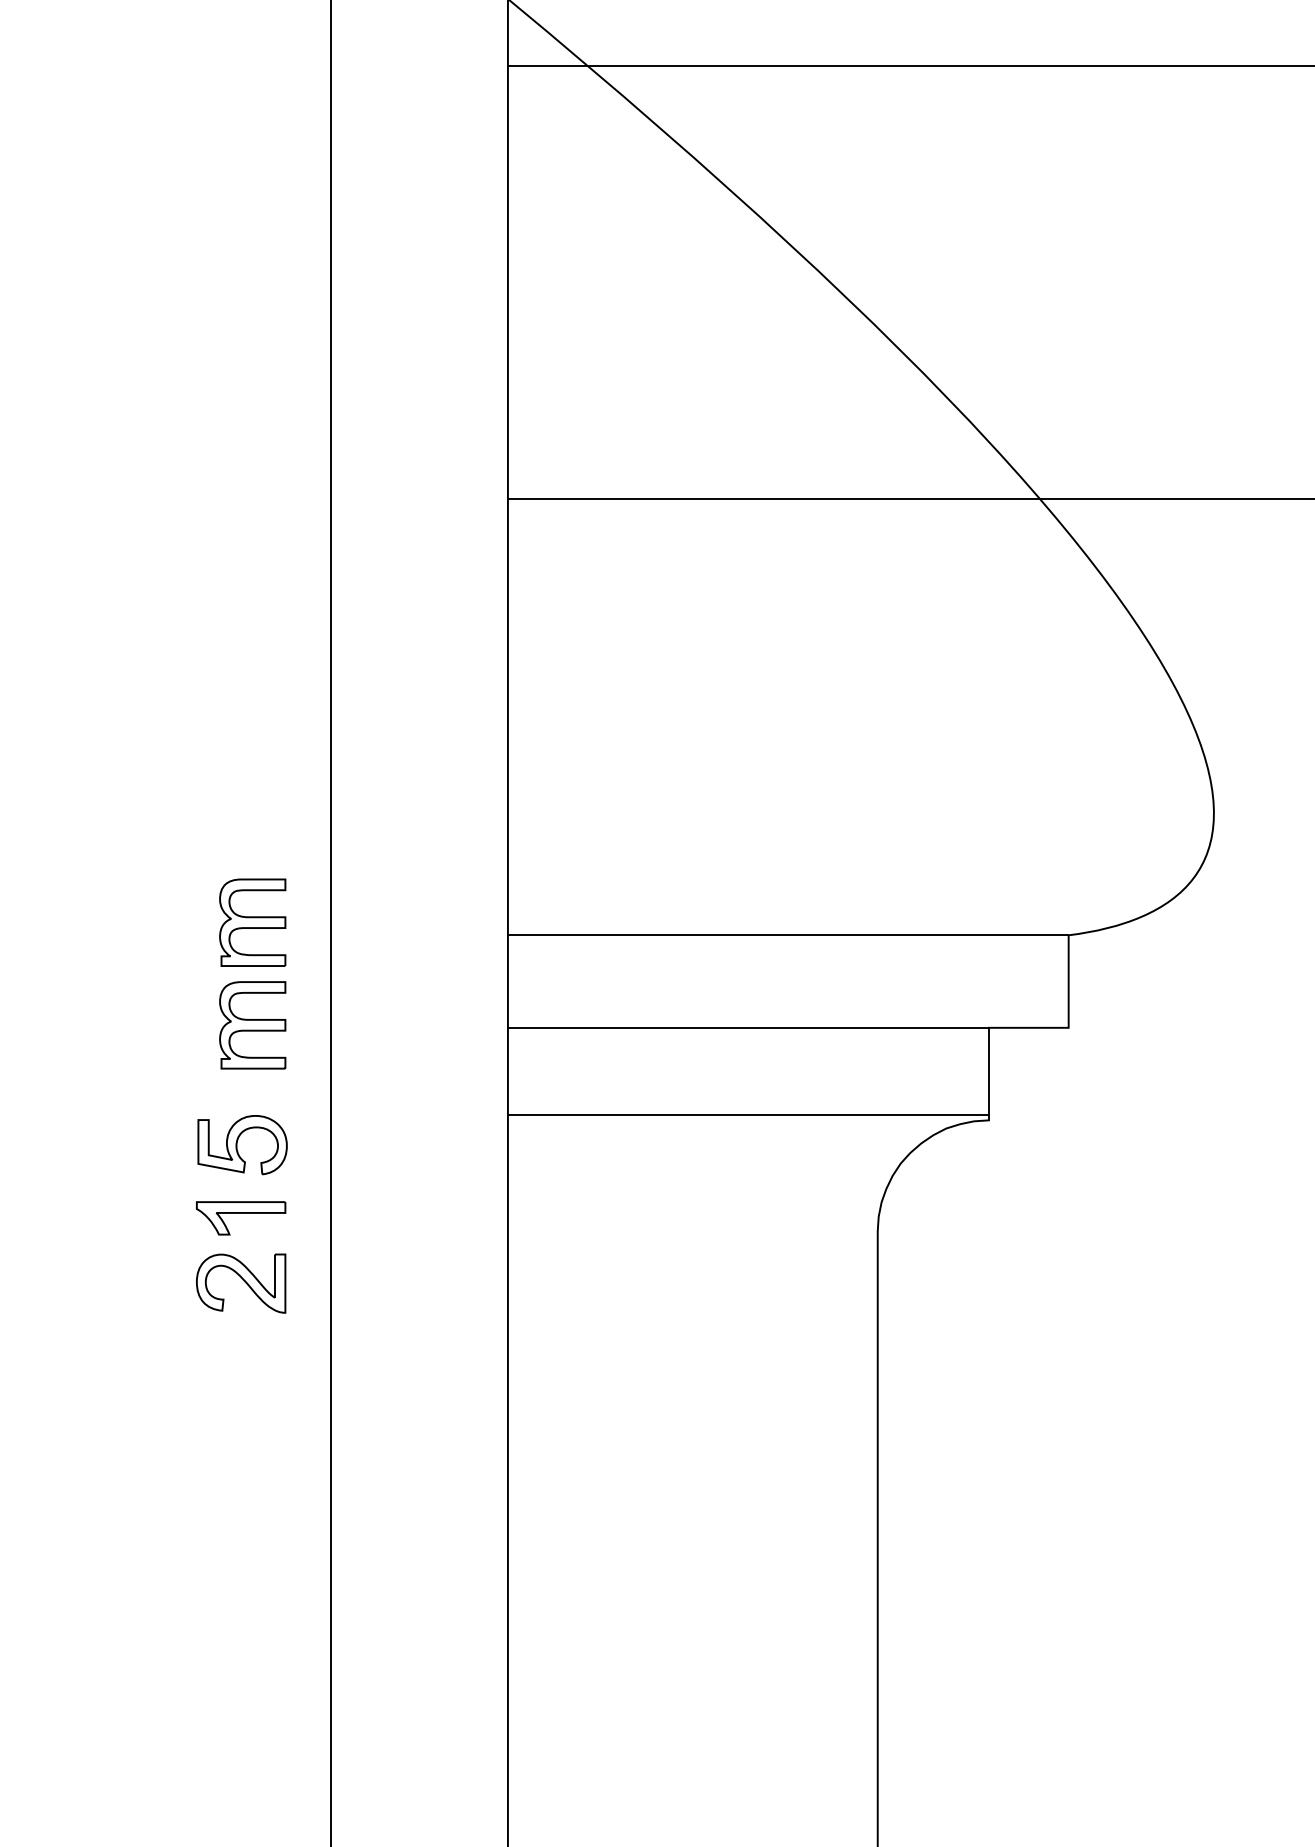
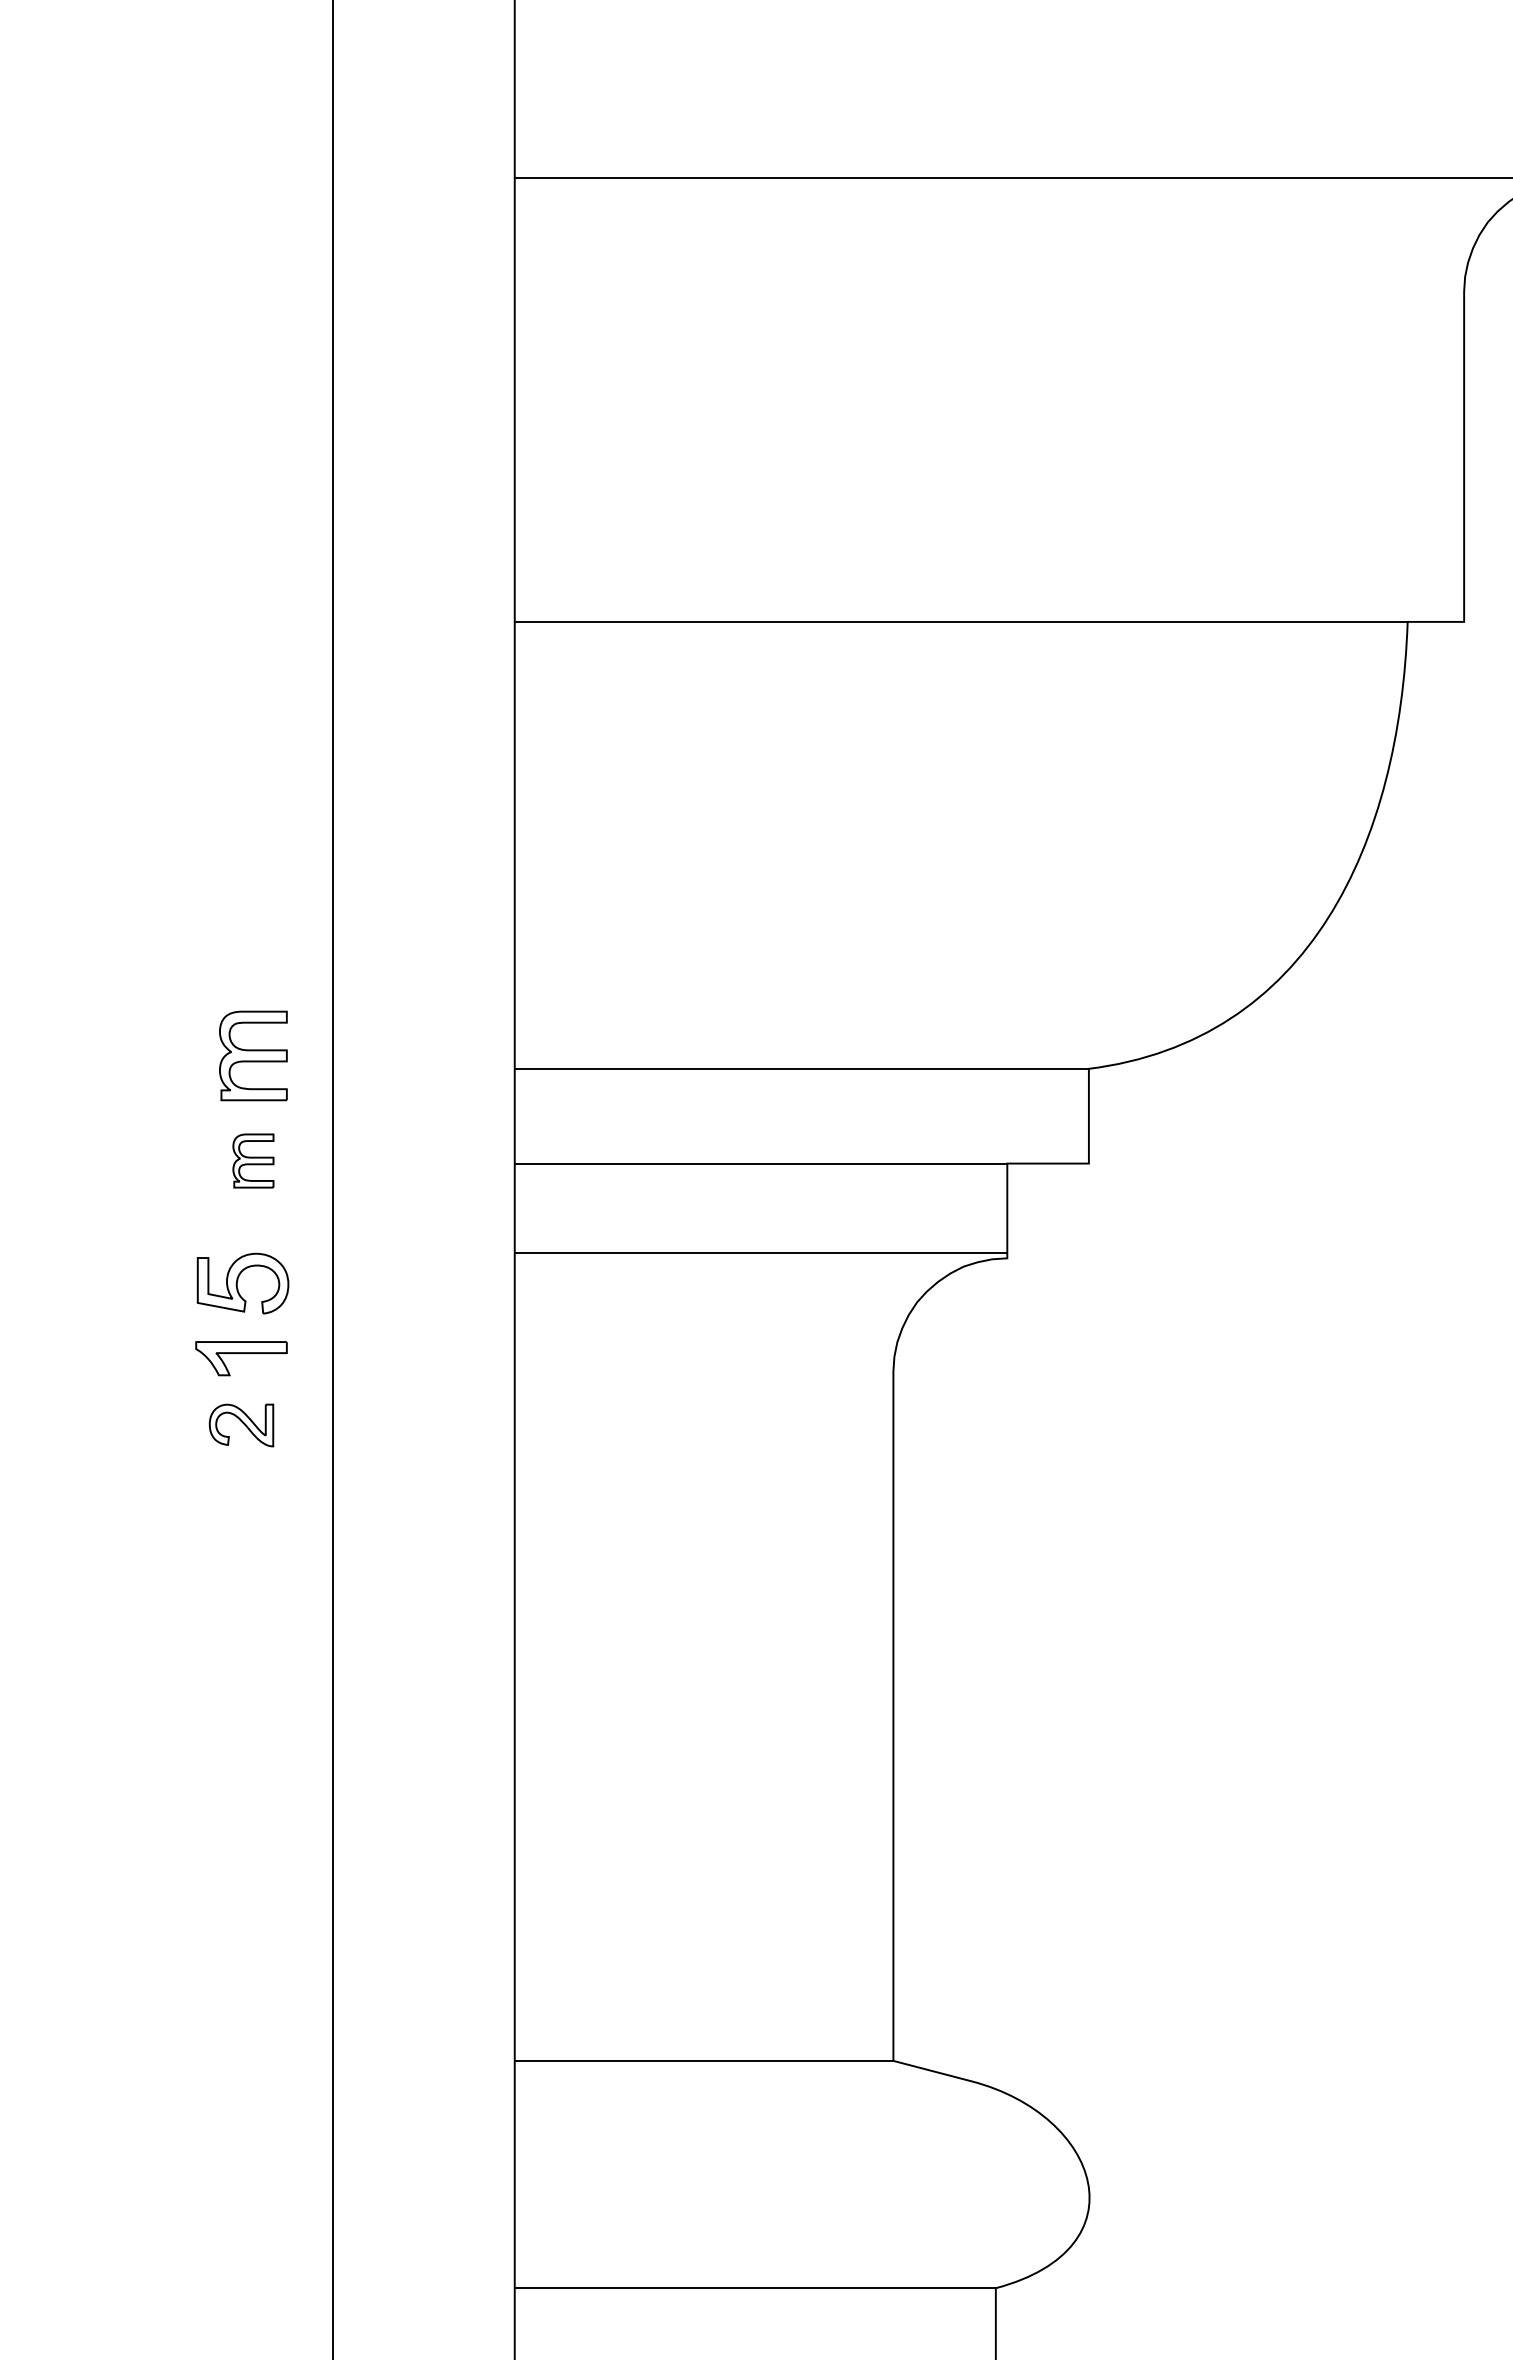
part: (252, 1024) -> (253, 1160), size x0.6
part: (241, 1283) -> (241, 1425), size x0.7

